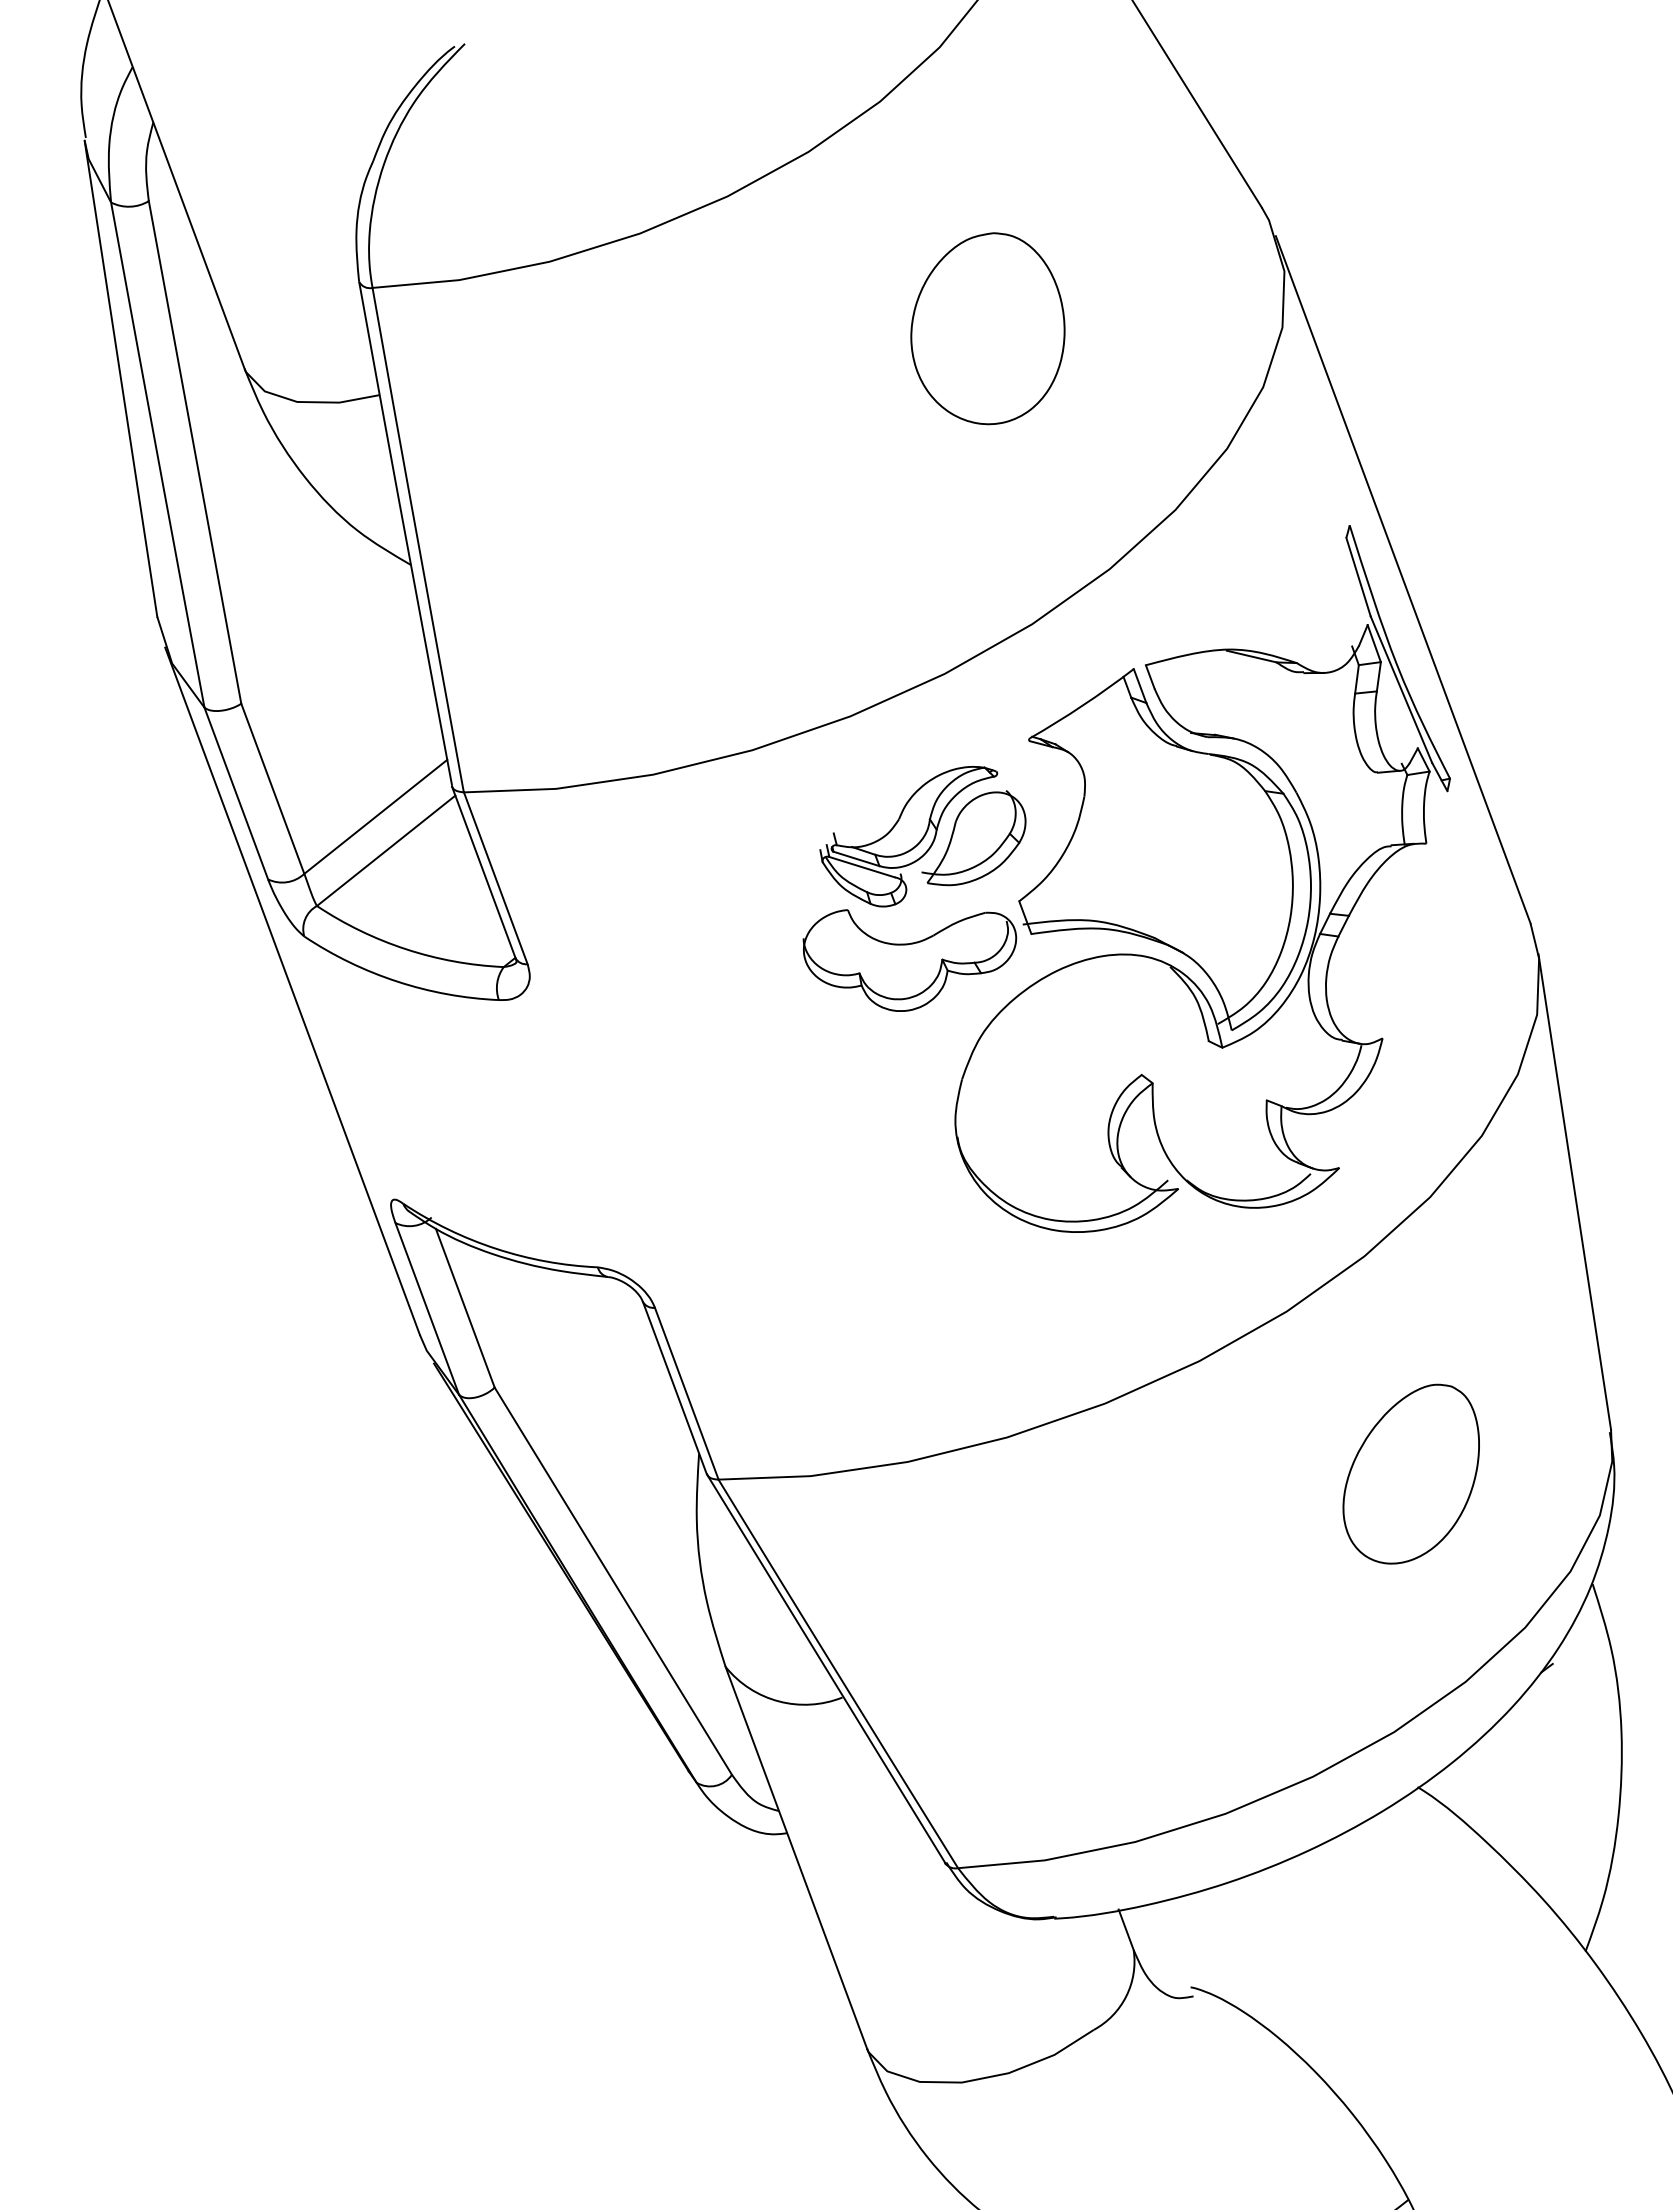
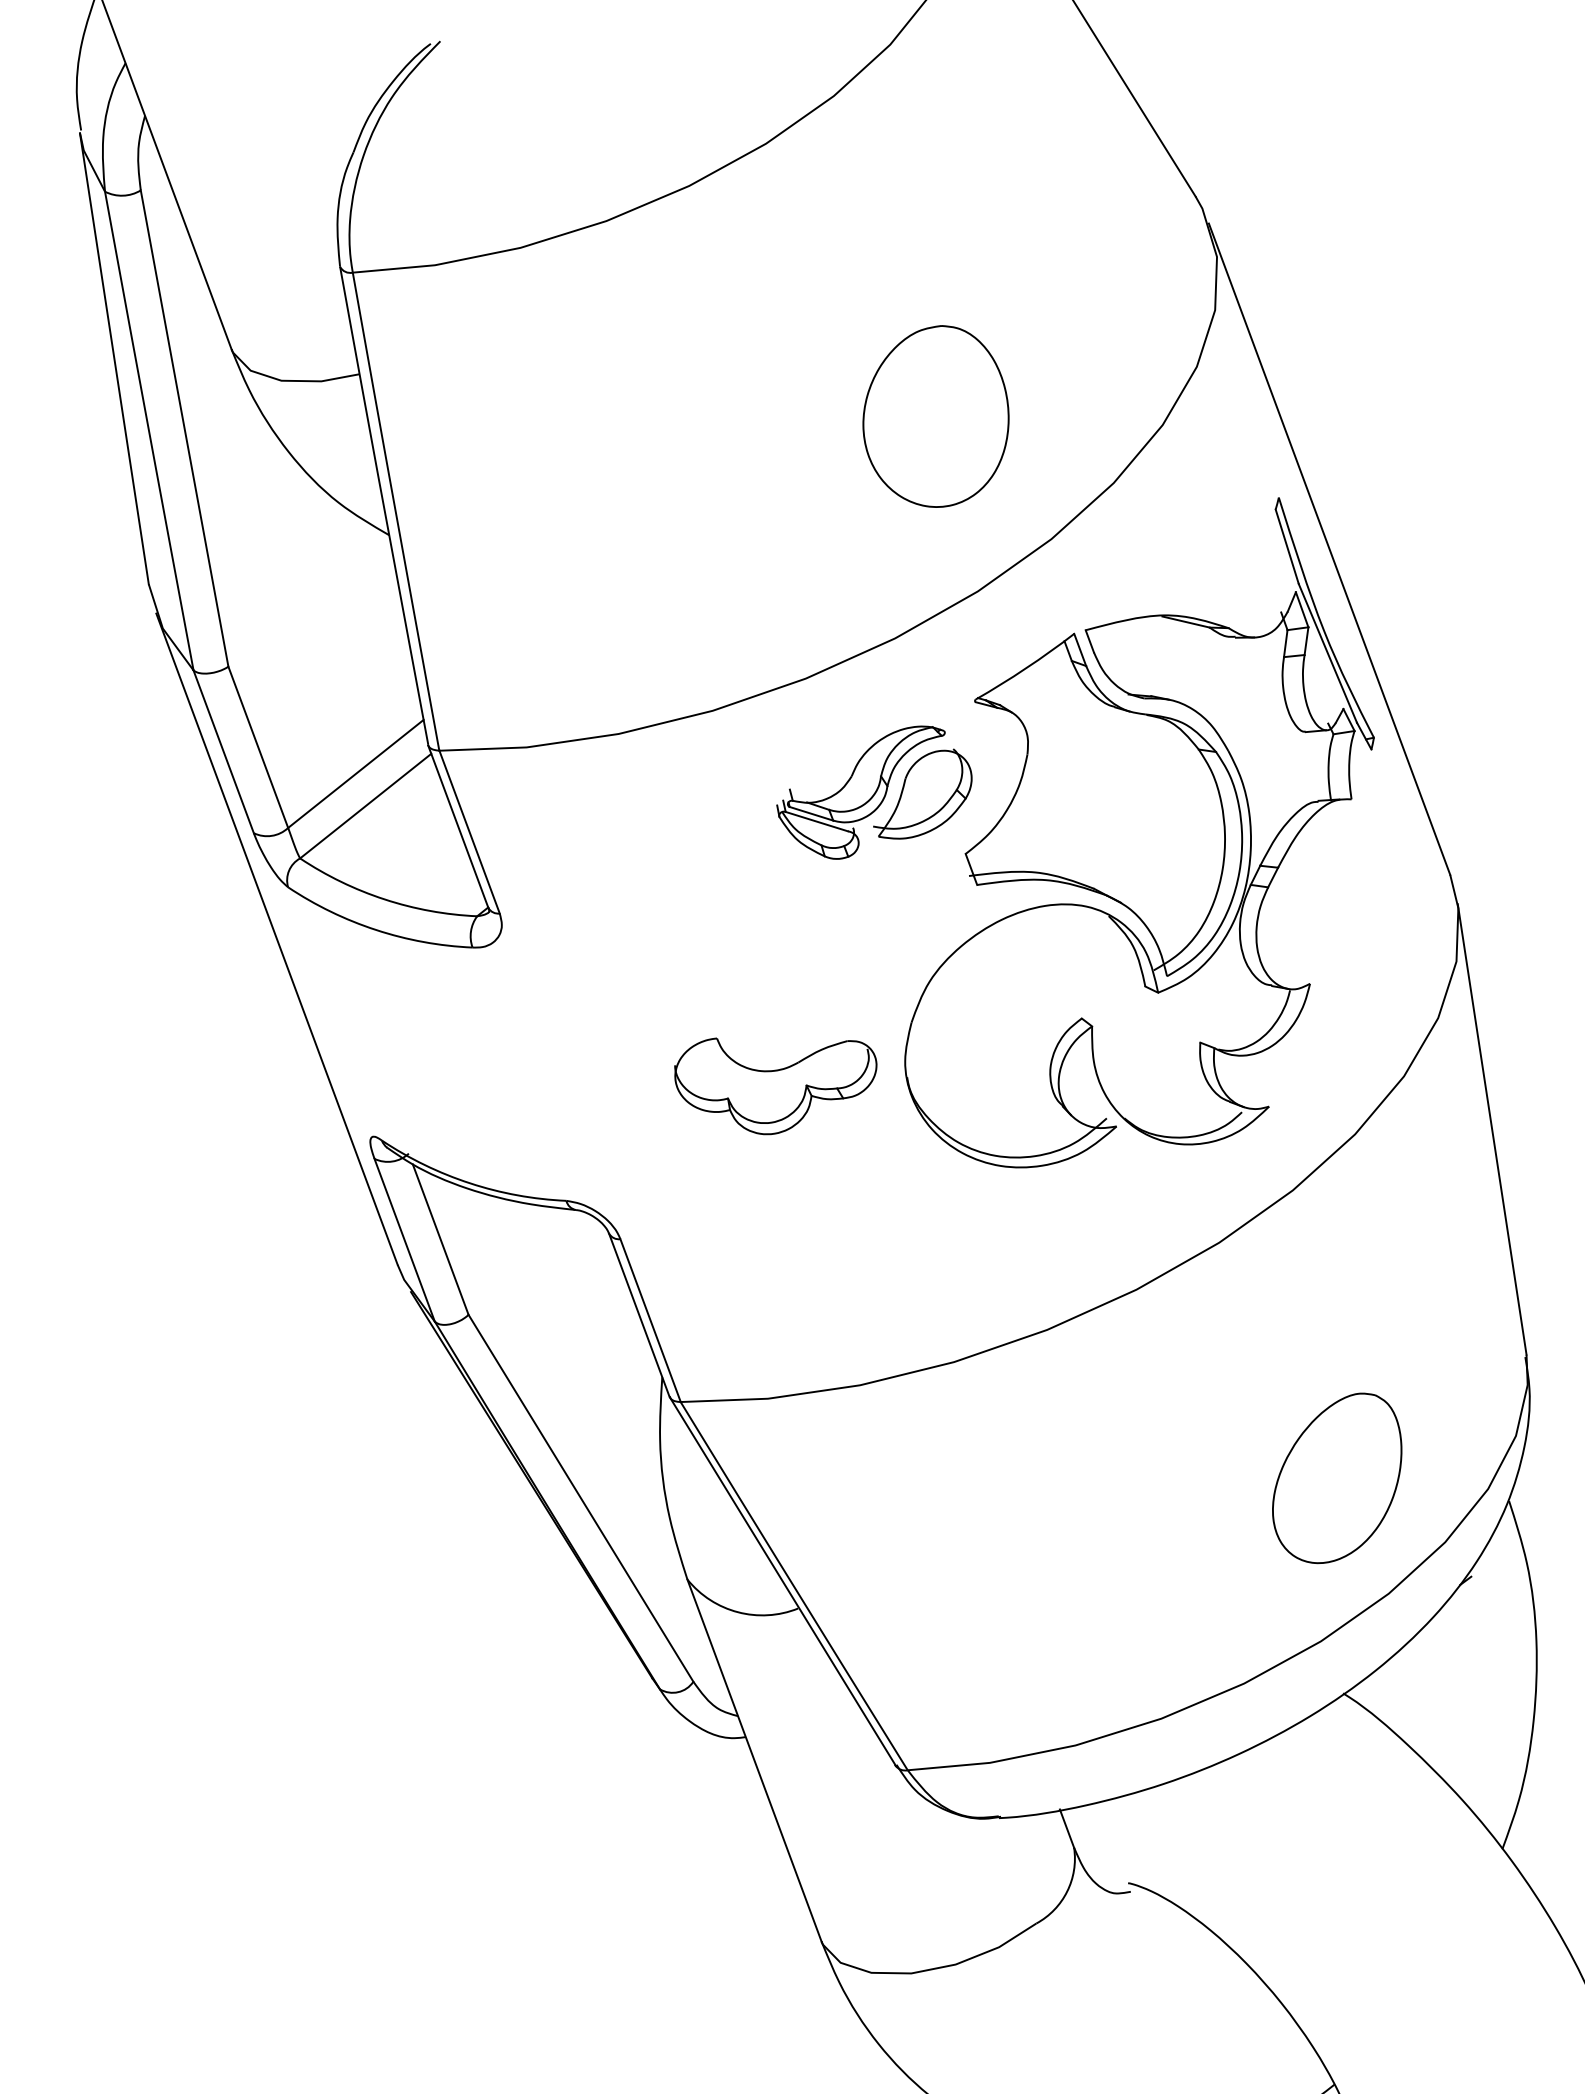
part: (987, 328) -> (935, 416), moved
part: (909, 960) -> (775, 1086), moved
part: (1410, 1473) -> (1336, 1477), moved

